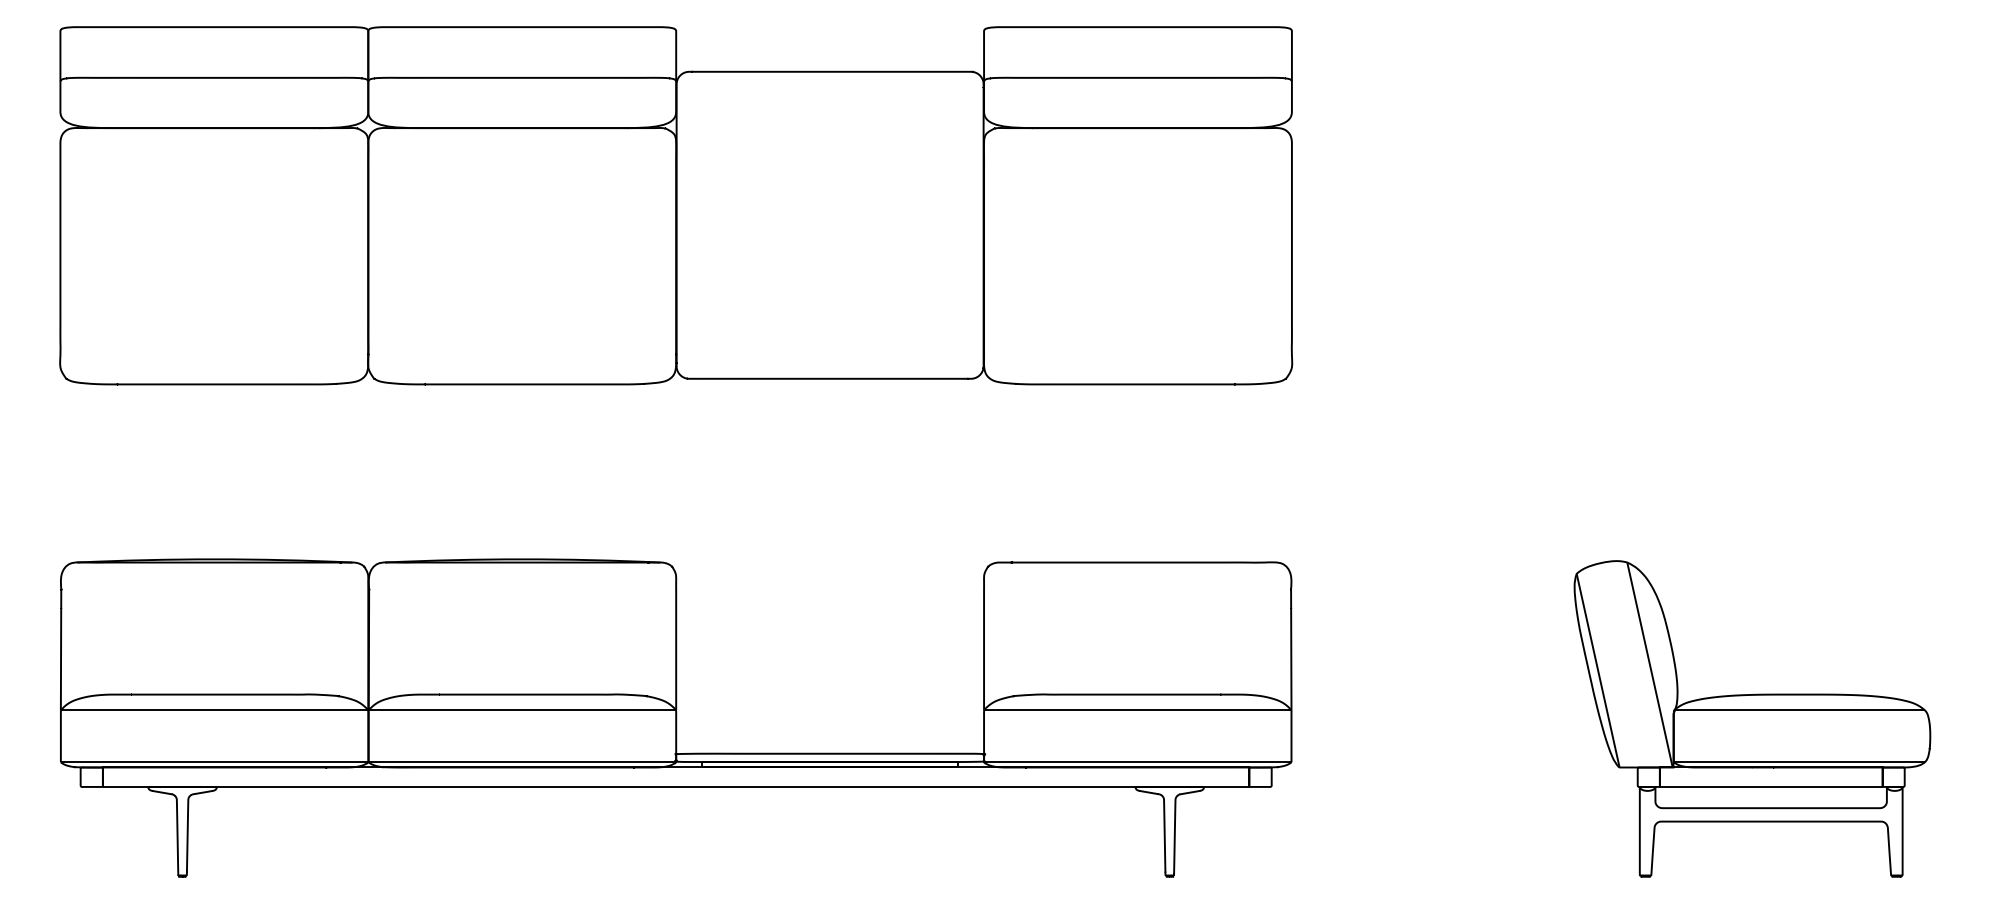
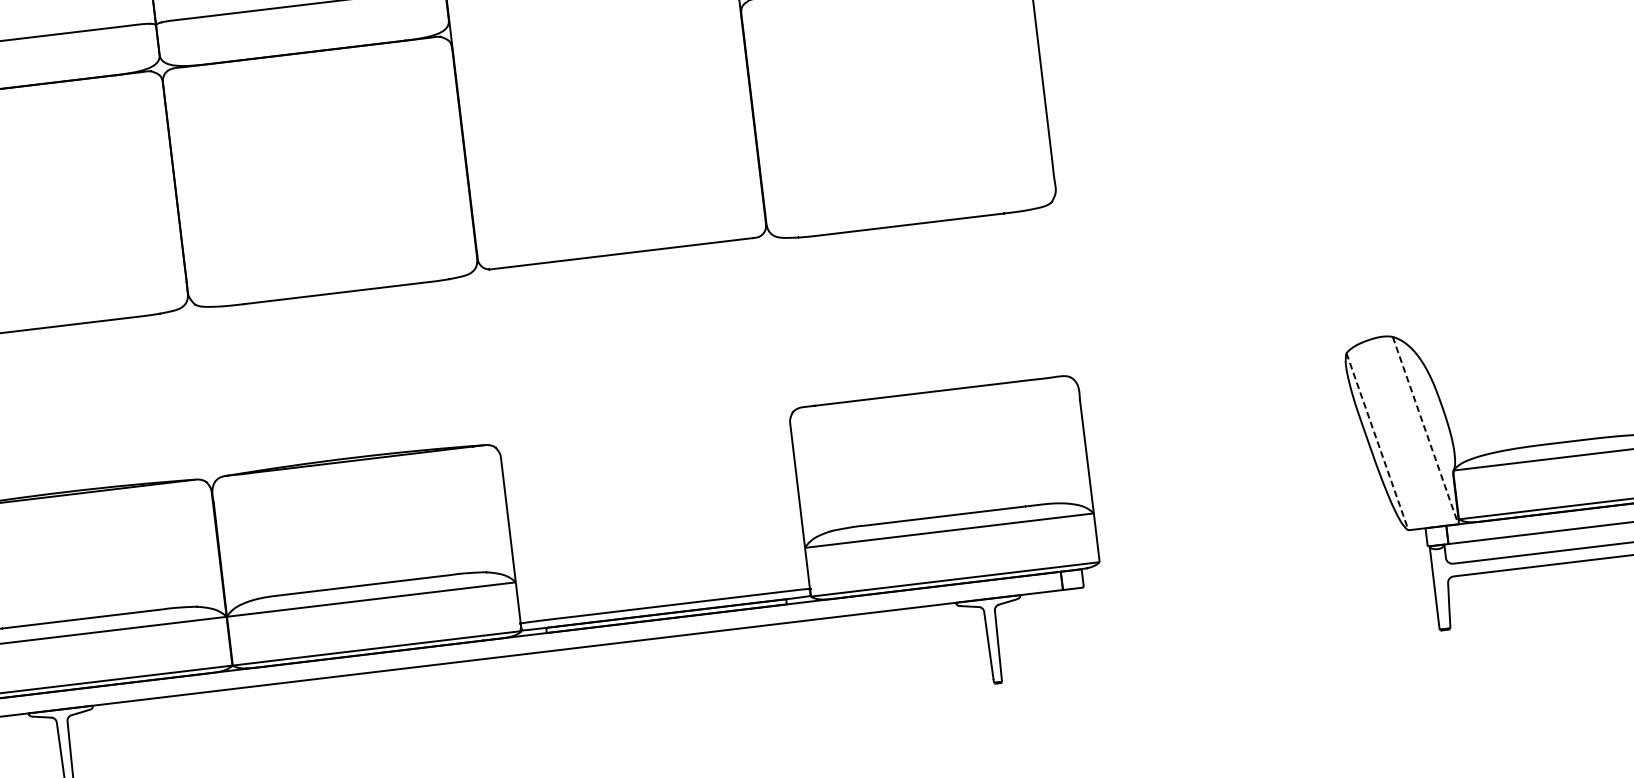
line: (1649, 665) -> (1425, 431), solid -> dashed
line: (1598, 671) -> (1377, 442), solid -> dashed

